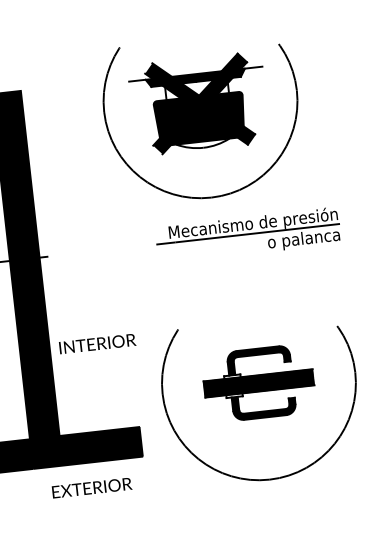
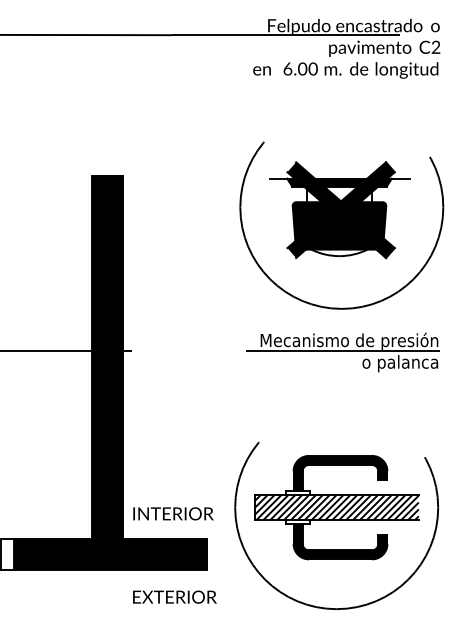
part: (202, 118) -> (341, 225), moved
text: (97, 343) -> (173, 513), moved
part: (258, 383) -> (336, 507), size x1.43
text: (91, 487) -> (174, 596), moved

